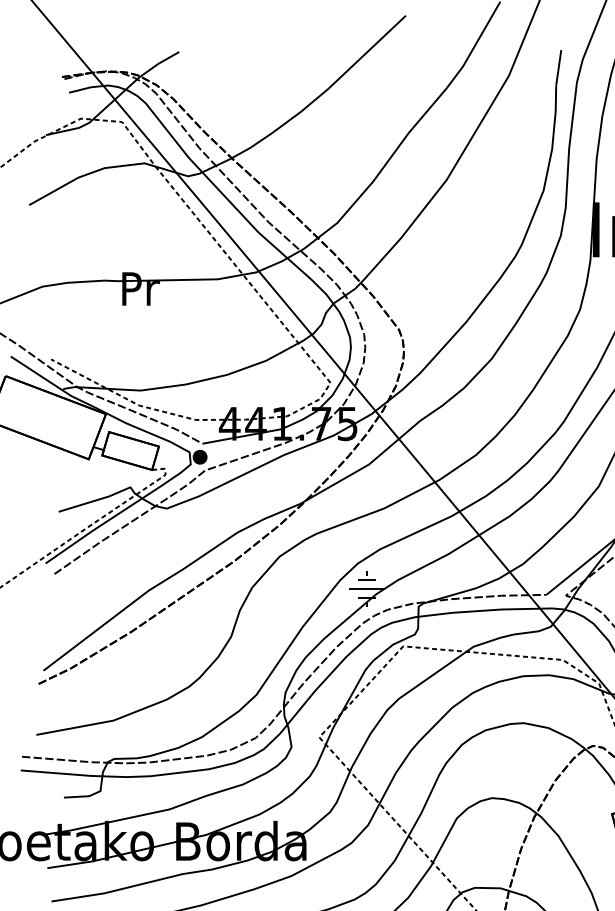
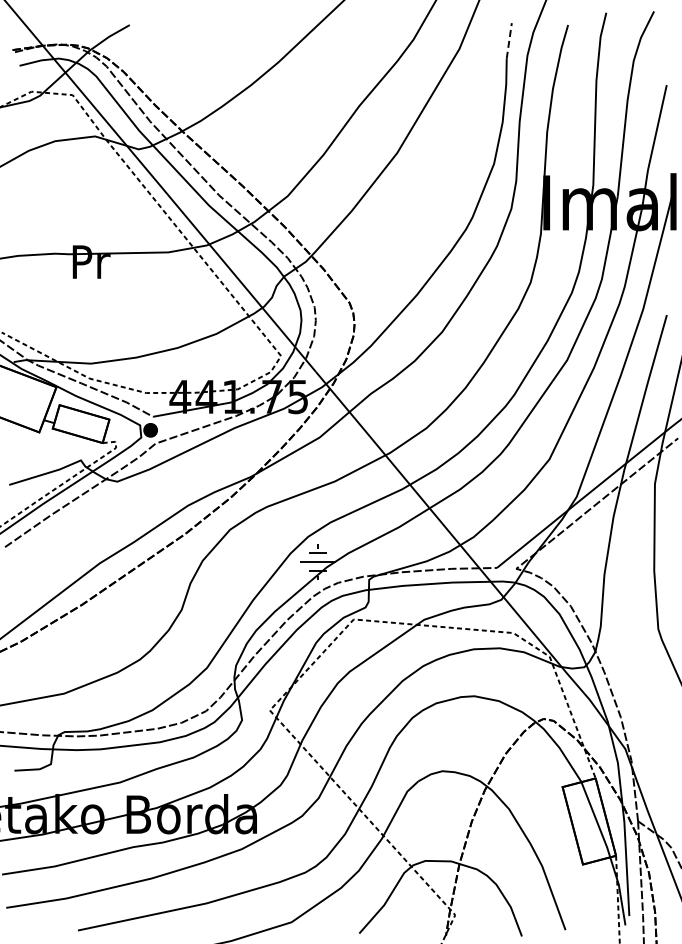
line: (558, 67) -> (509, 40), solid -> dashed

